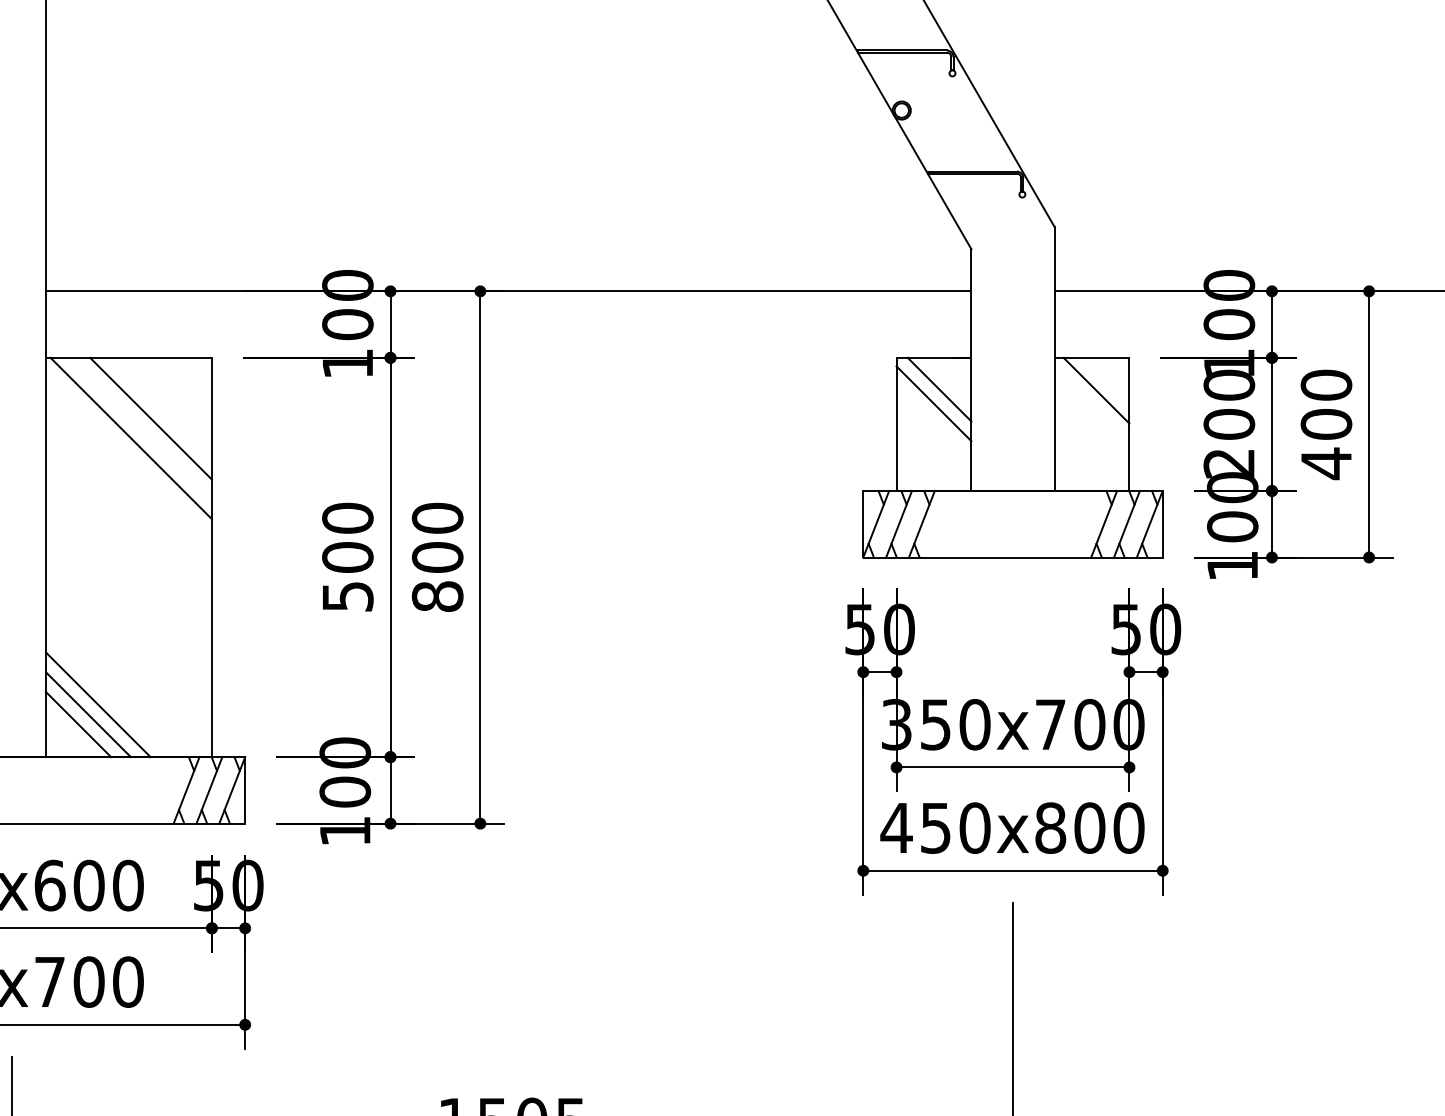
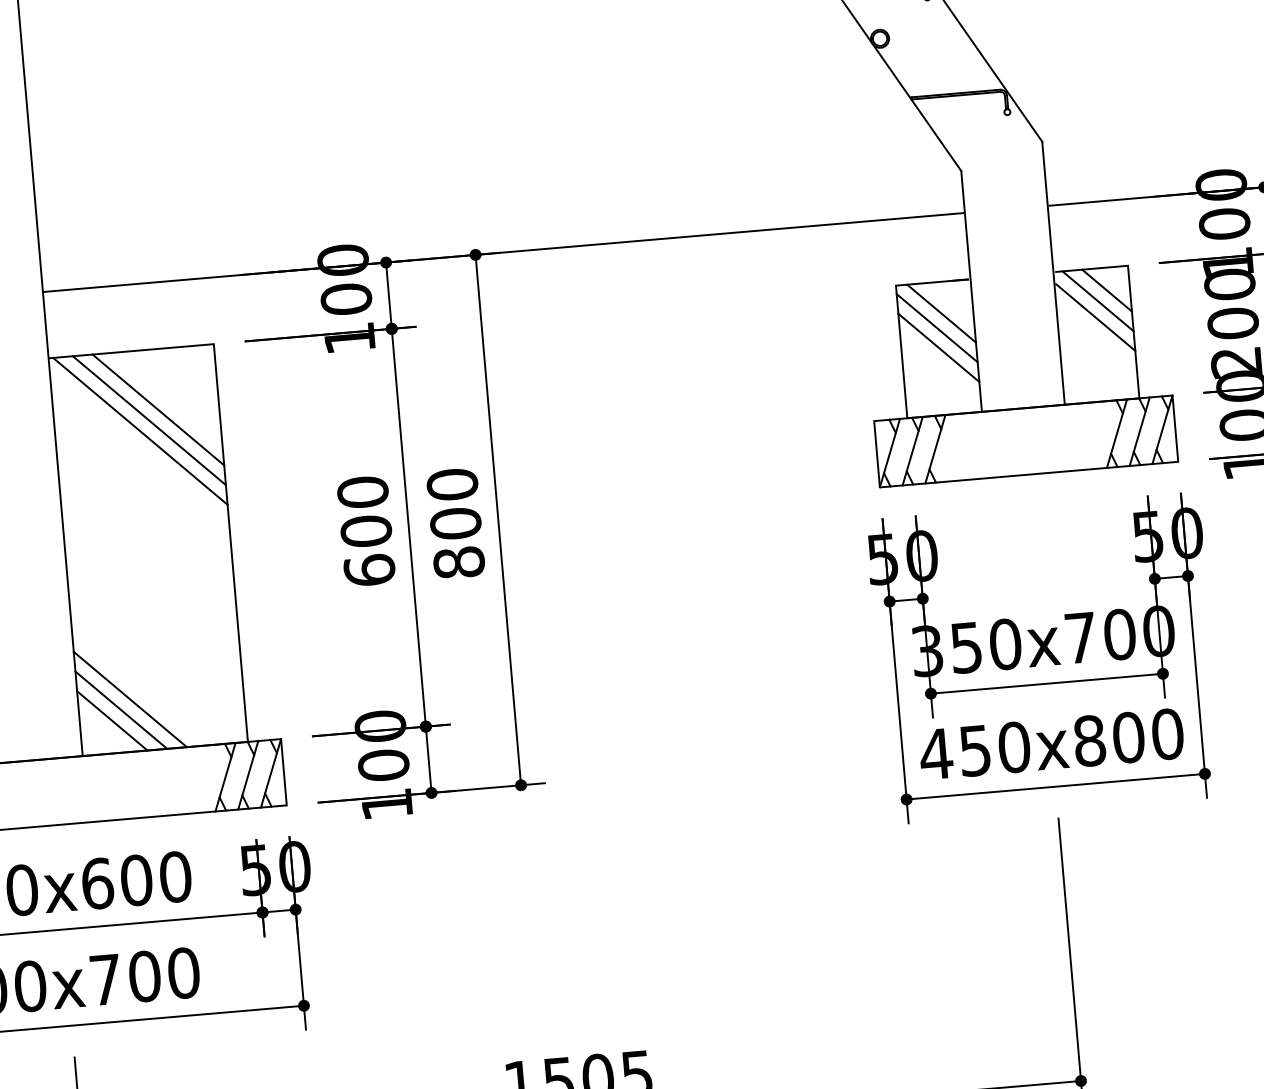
line: (1106, 380) -> (1107, 290), added
line: (1092, 406) -> (1095, 317), added
line: (933, 423) -> (938, 347), added
line: (140, 428) -> (148, 420), added
text: (347, 596) -> (369, 570), 500 -> 600

